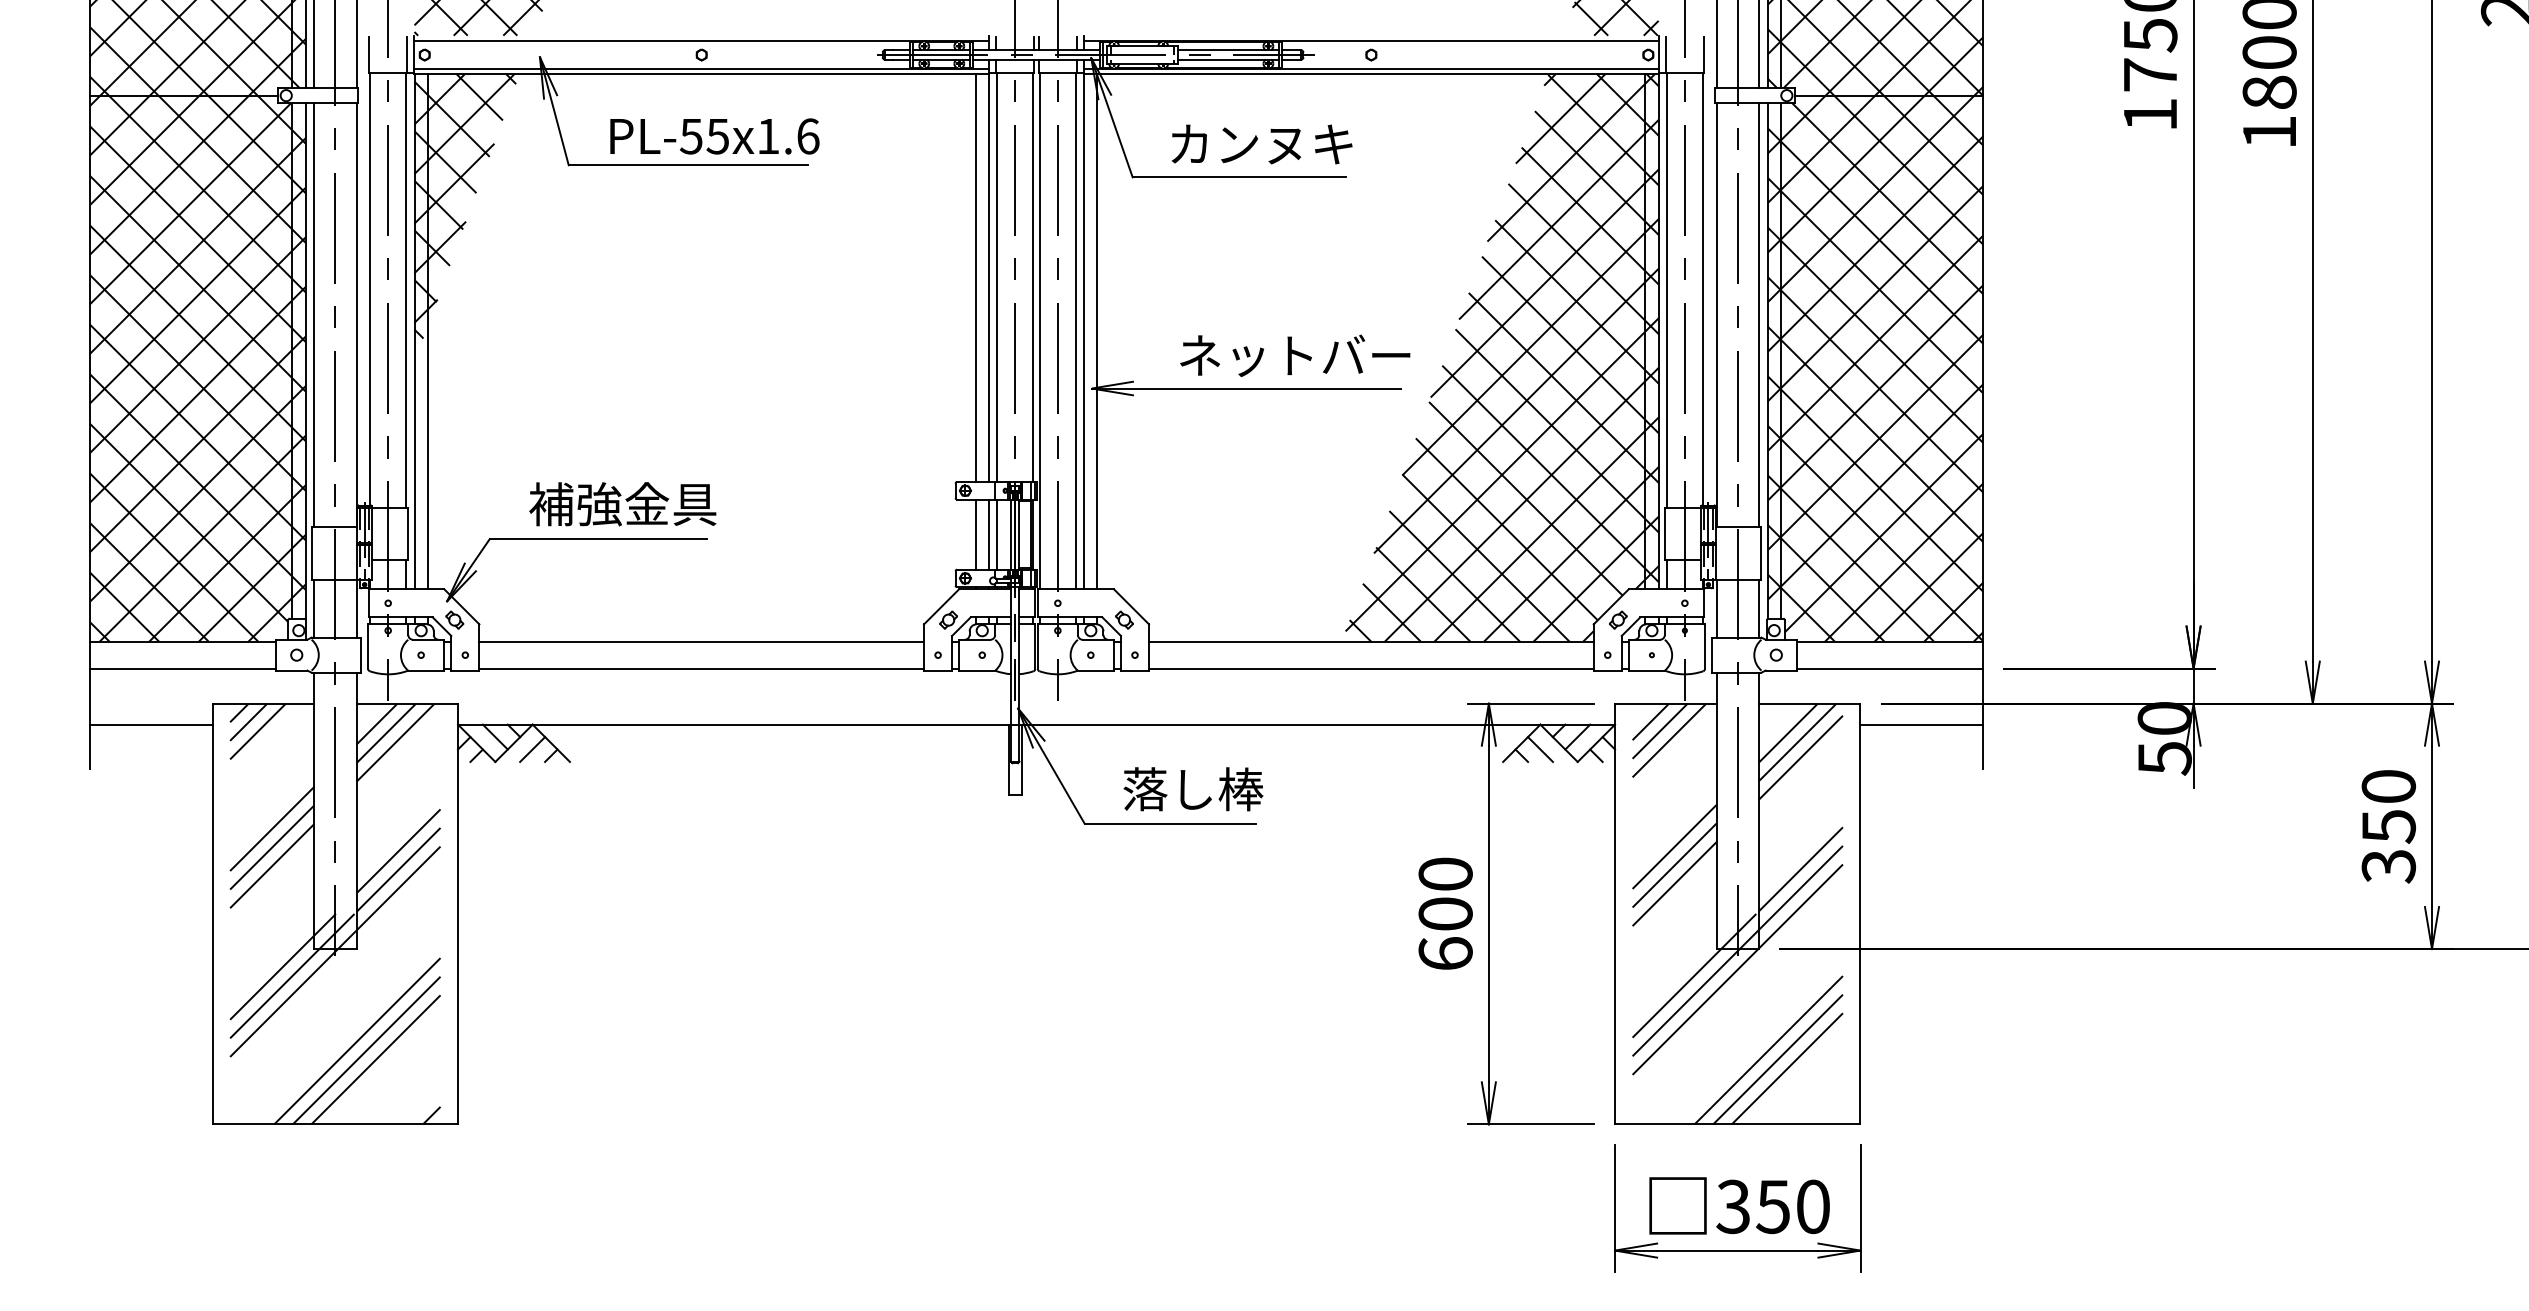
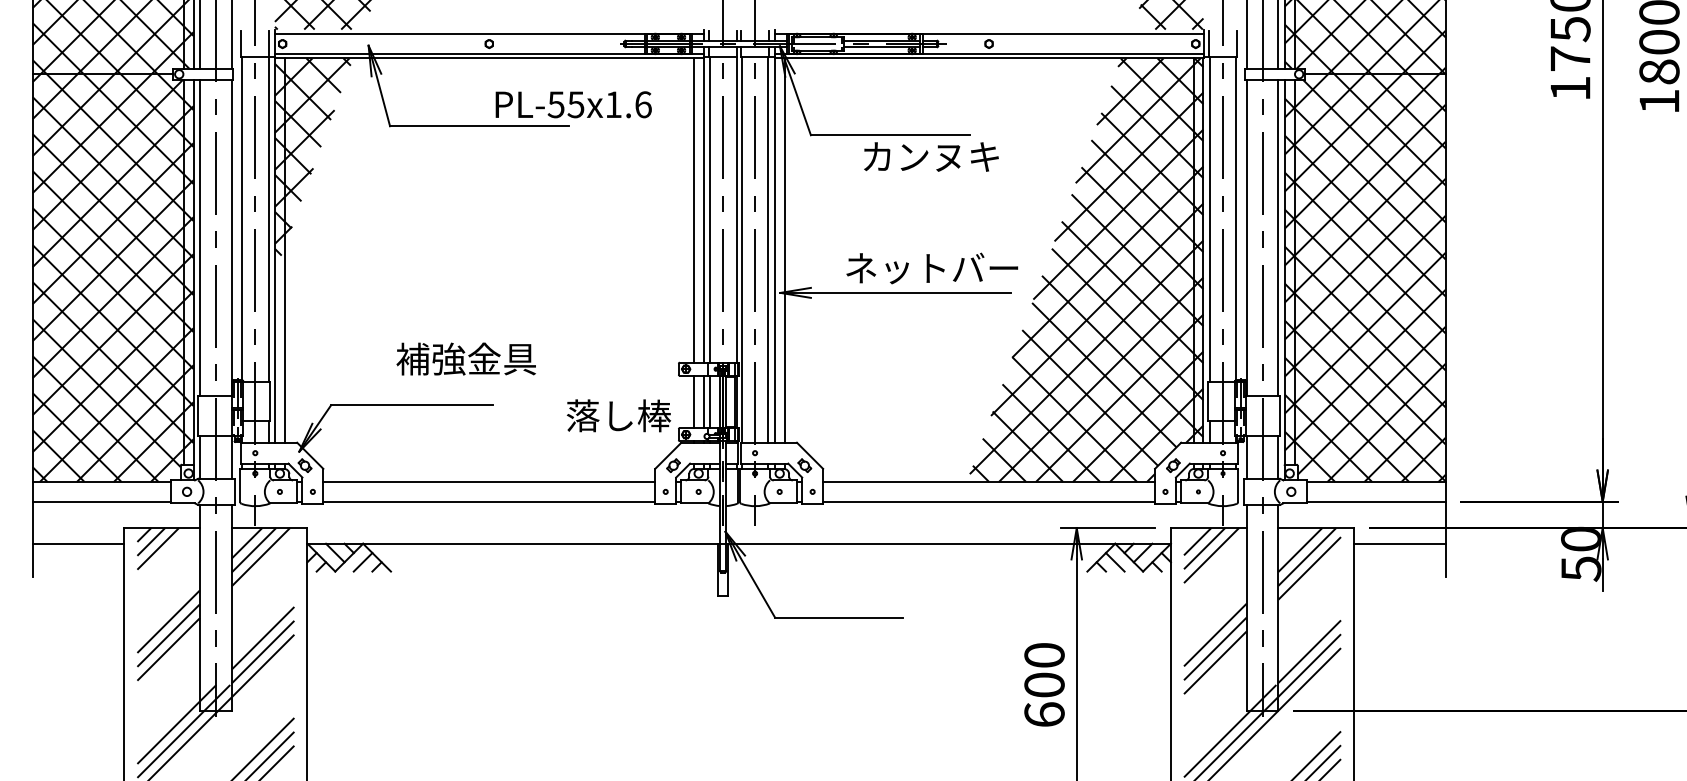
text: (714, 136) -> (573, 104), moved
text: (1261, 144) -> (930, 157), moved
text: (622, 504) -> (466, 359), moved
text: (1193, 789) -> (619, 416), moved

